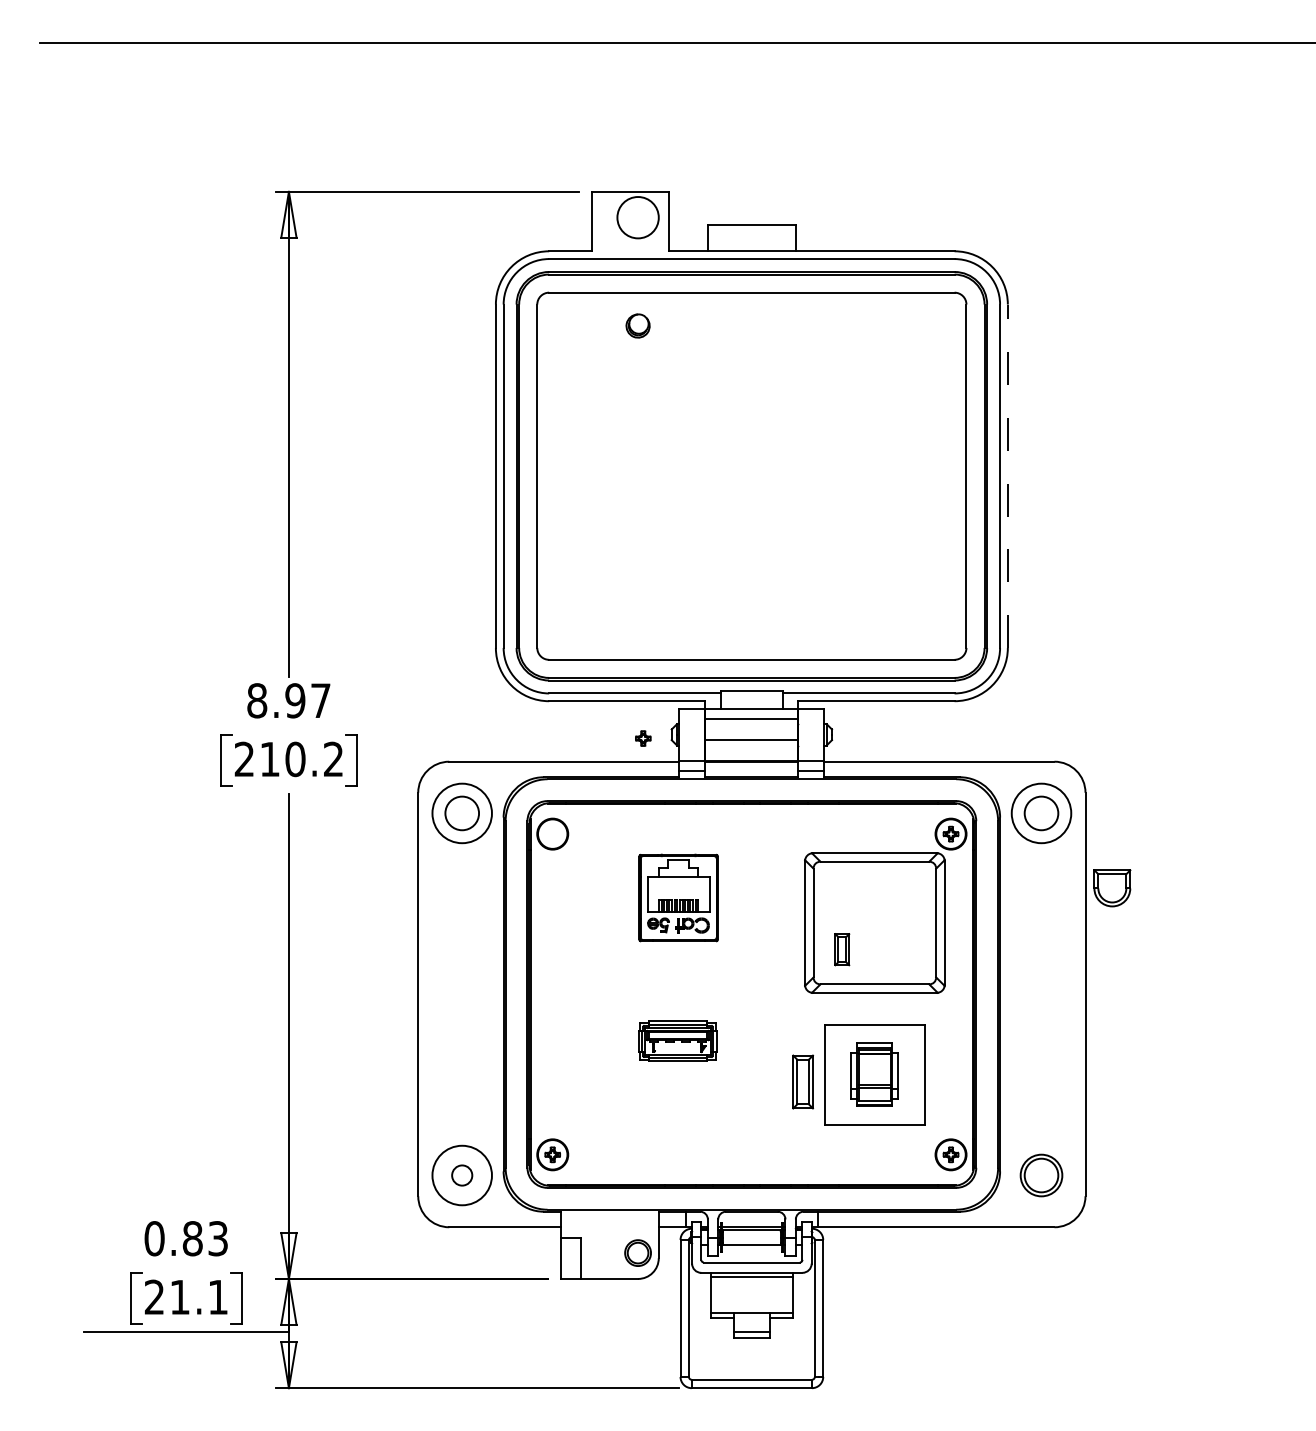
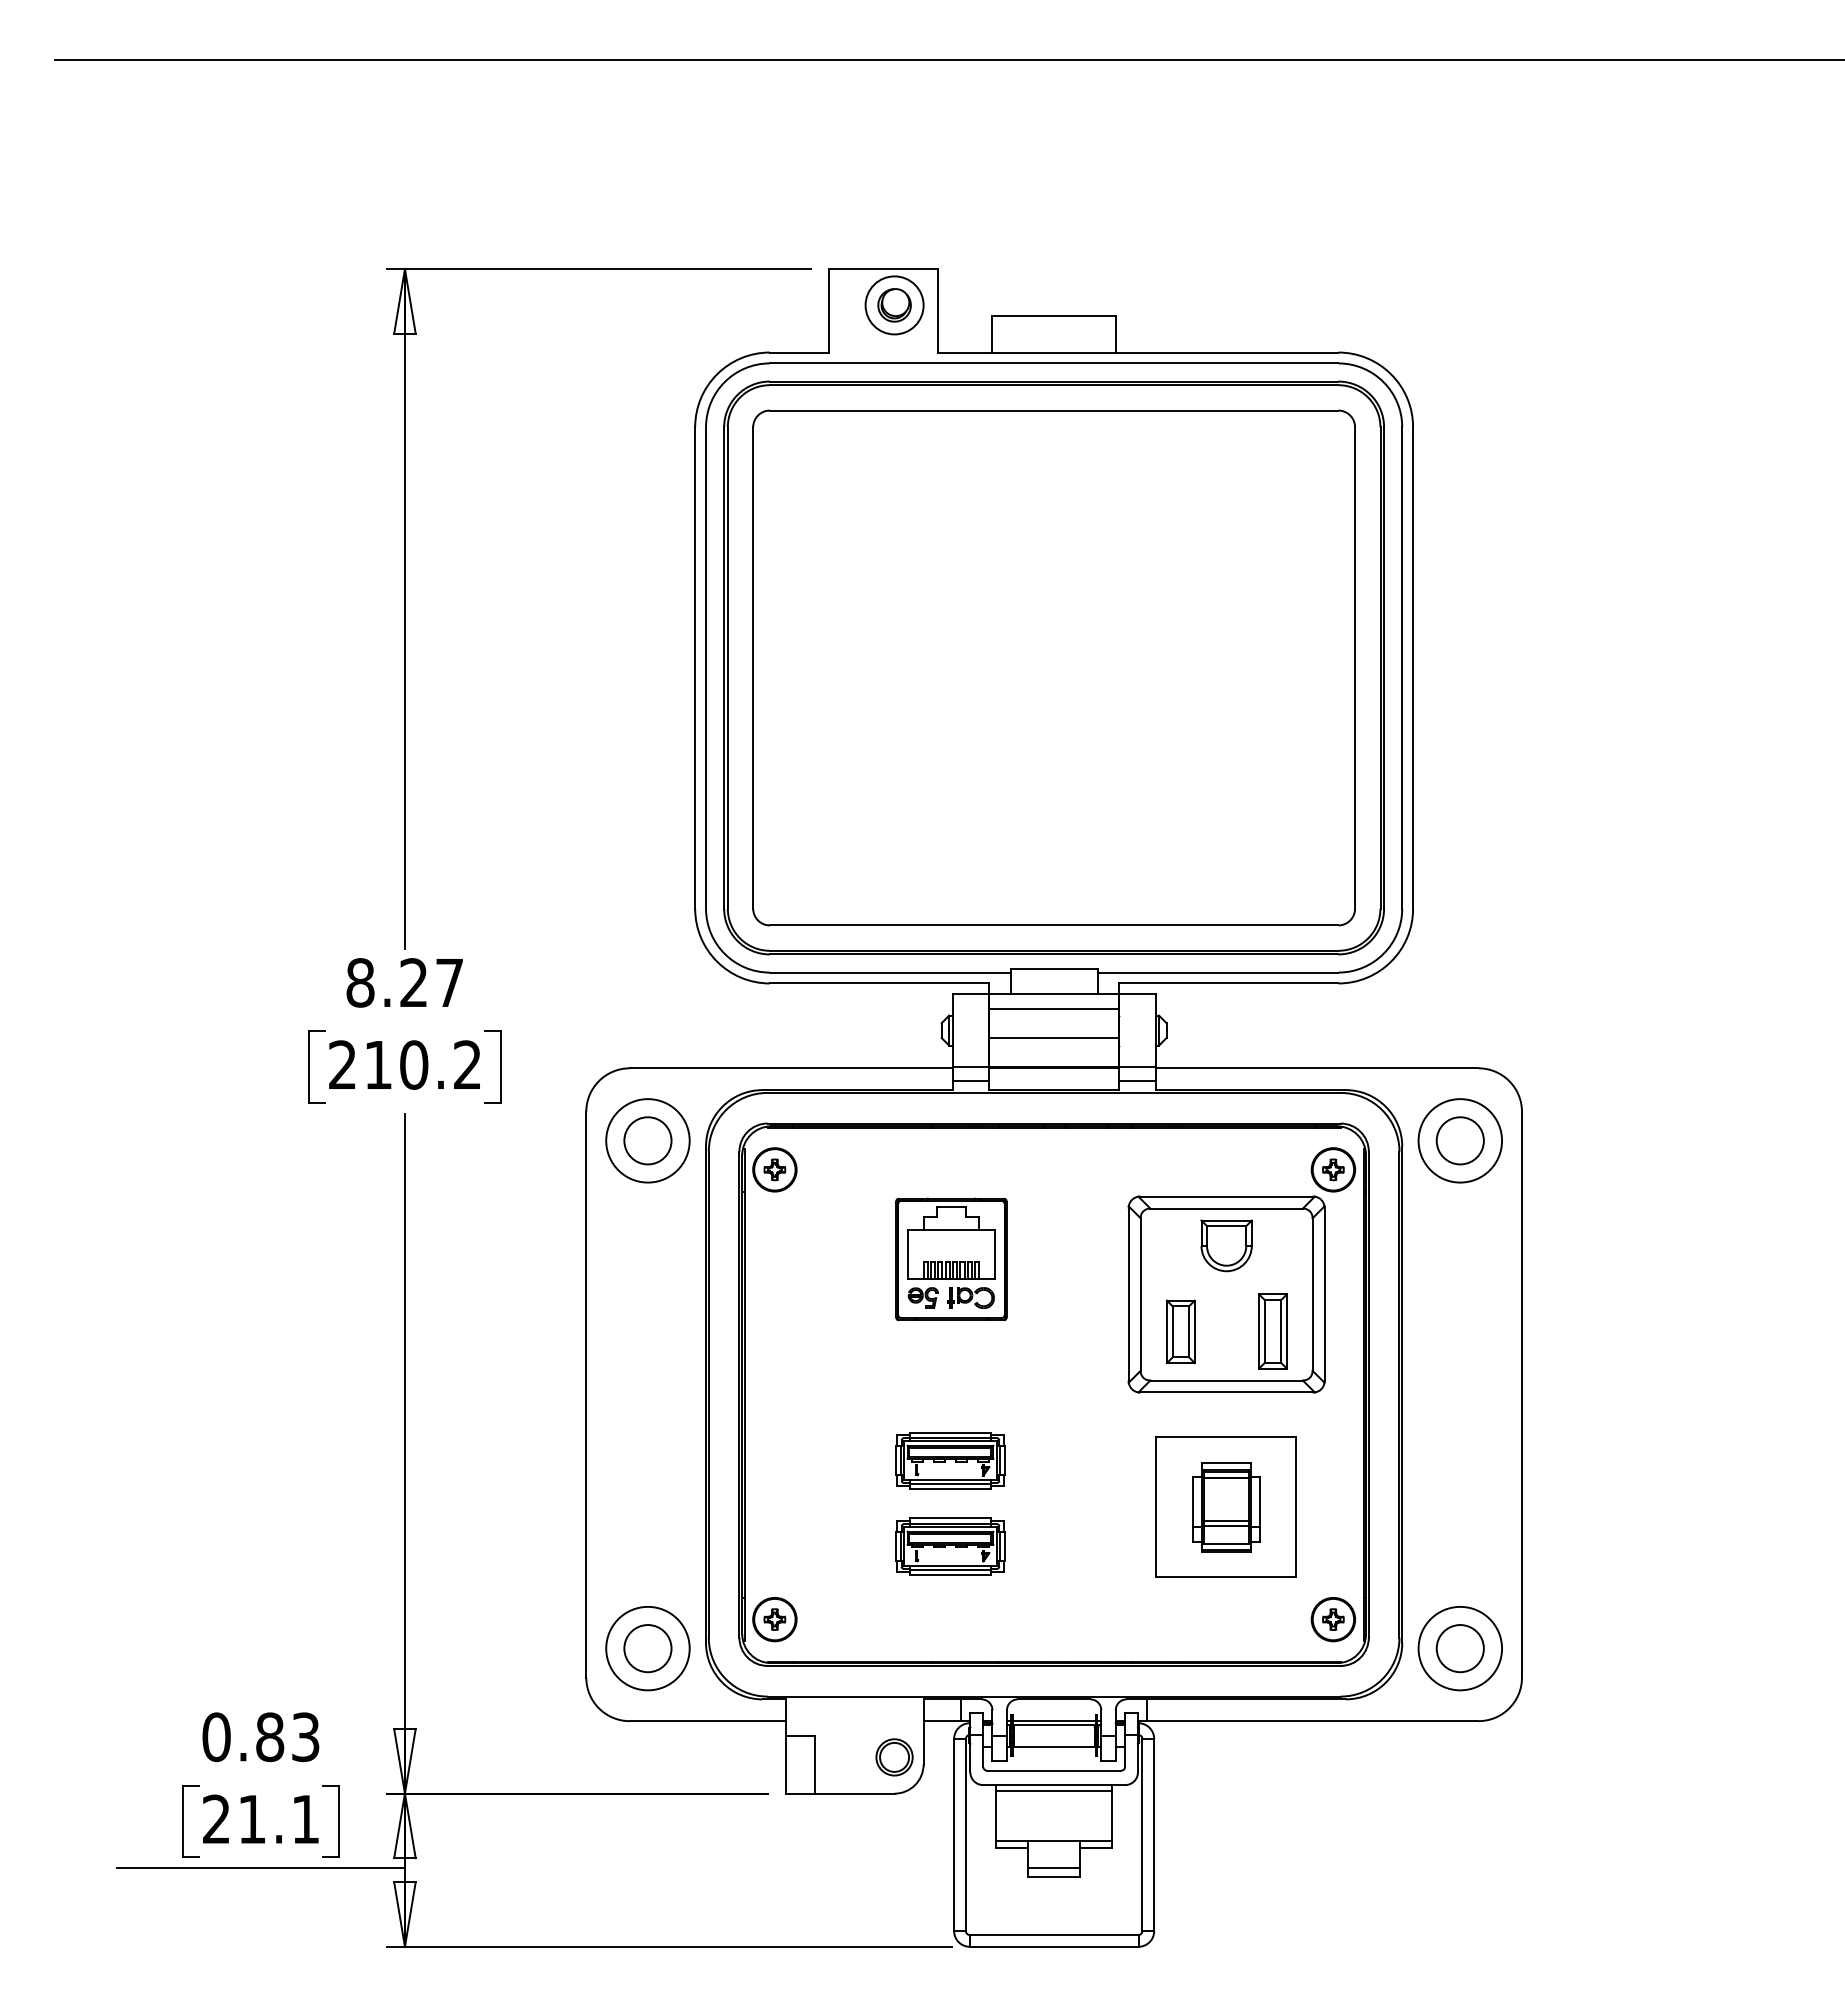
part: (638, 326) -> (894, 305), moved
line: (1008, 476) -> (1413, 668), dashed -> solid
text: (295, 700) -> (413, 982), 8.97 -> 8.27
part: (643, 738) -> (774, 1169), moved
part: (1112, 888) -> (1226, 1245), moved
part: (841, 949) -> (1180, 1331), size x1.43
part: (802, 1082) -> (1272, 1331), moved
part: (677, 1102) -> (950, 1546), added
circle: (461, 1175) -> (647, 1648), size x1.67
circle: (1041, 1175) -> (1460, 1648), size x1.43

